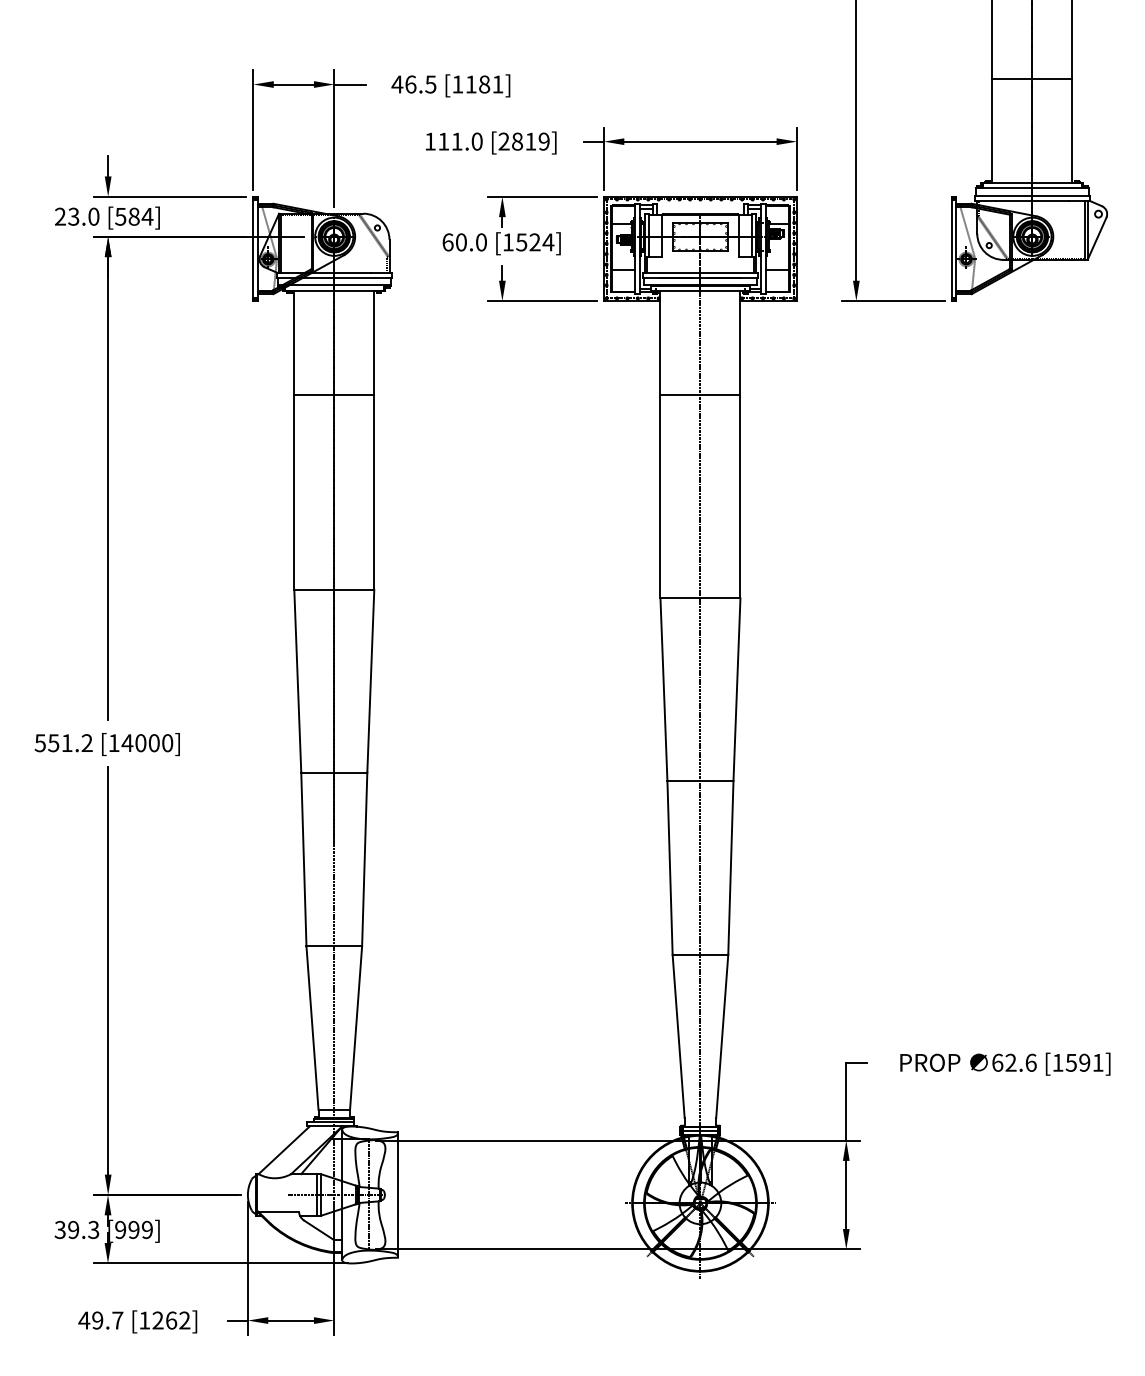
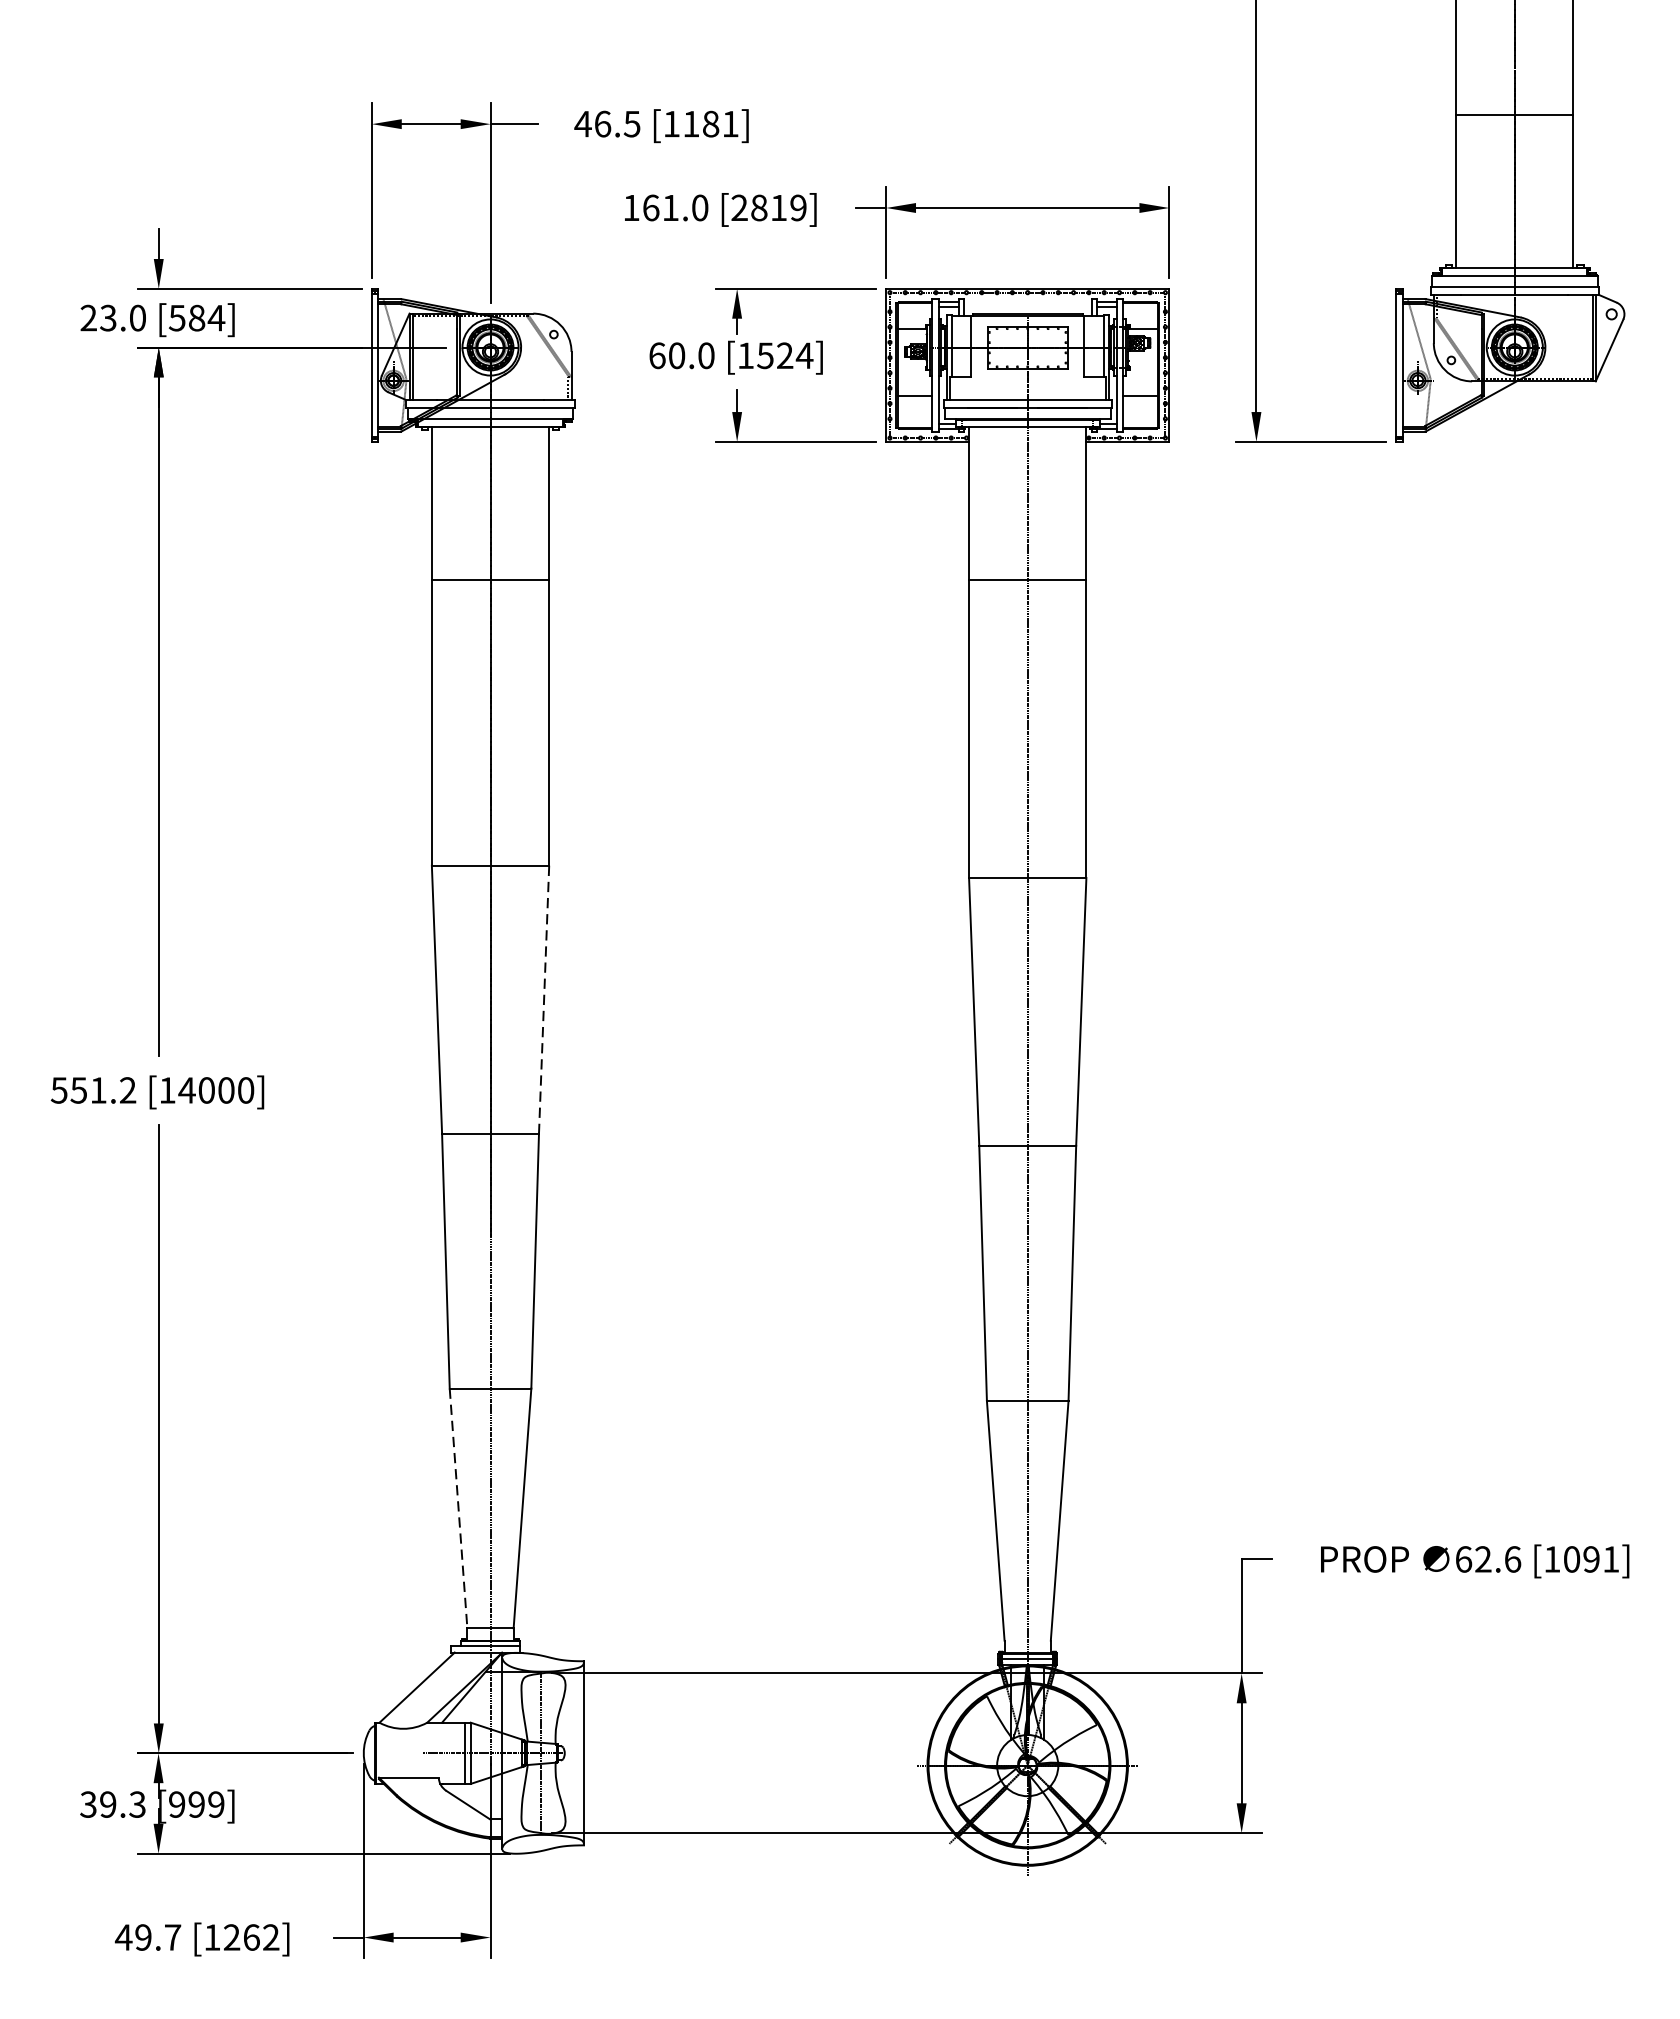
text: (443, 141) -> (650, 207), 111.0 -> 161.0
line: (370, 681) -> (543, 999), solid -> dashed
line: (312, 1028) -> (458, 1509), solid -> dashed
text: (1070, 1062) -> (1570, 1558), [1591] -> [1091]

